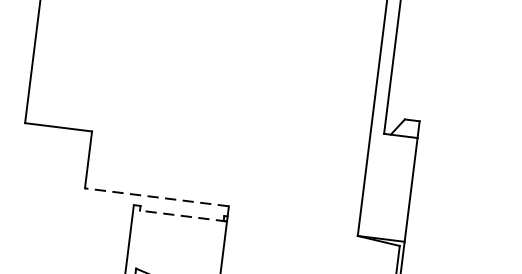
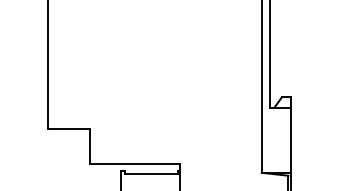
line: (156, 197) -> (134, 164), dashed -> solid
line: (183, 215) -> (152, 173), dashed -> solid

